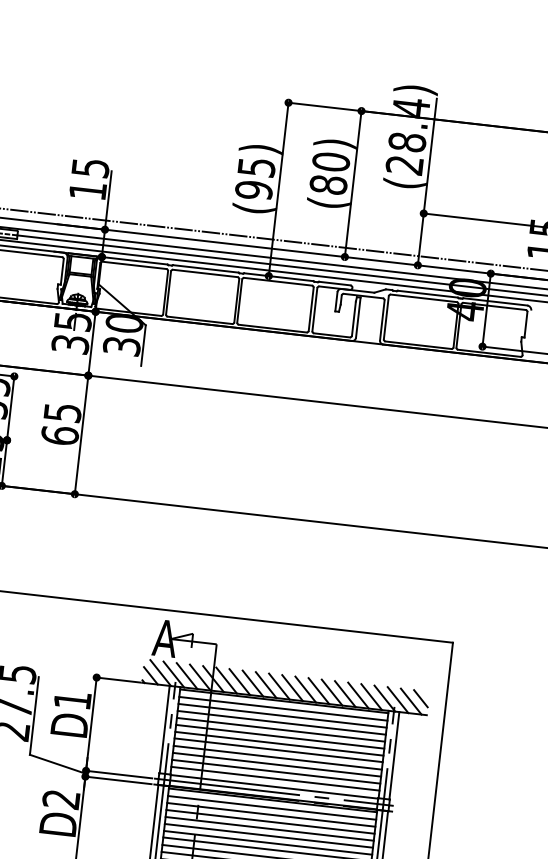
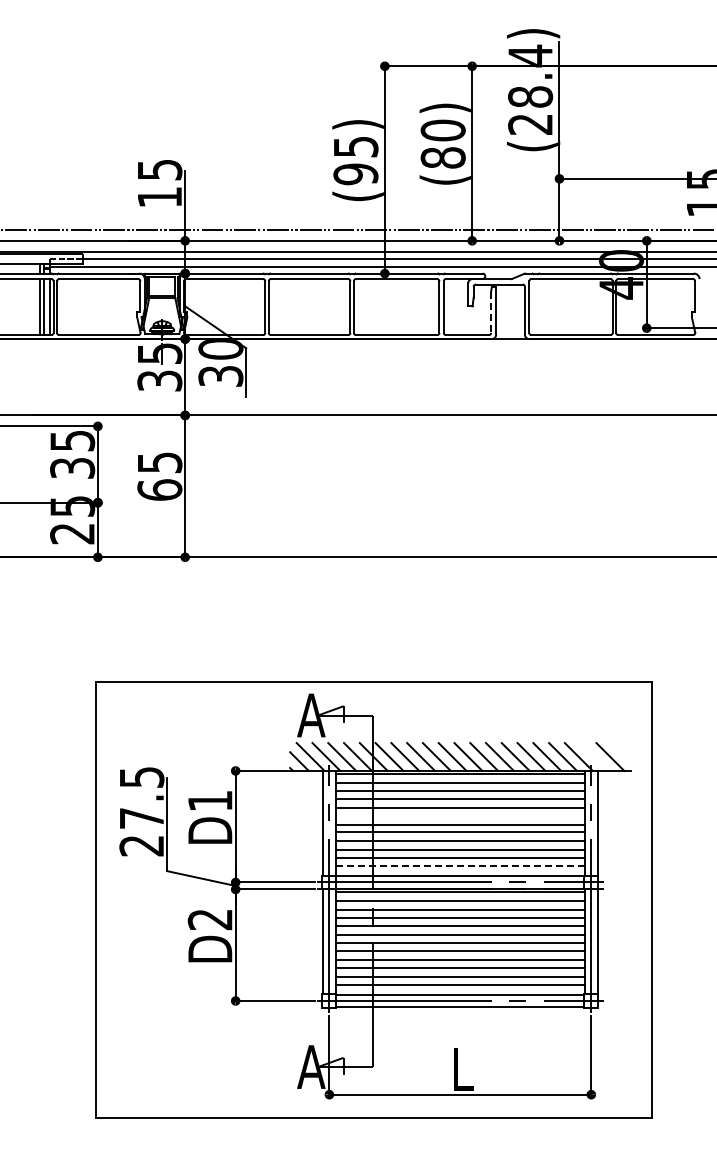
line: (354, 318) -> (491, 312), solid -> dashed
line: (420, 698) -> (621, 752), removed
line: (398, 699) -> (594, 756), removed
line: (279, 736) -> (459, 816), removed
line: (275, 778) -> (460, 866), solid -> dashed

